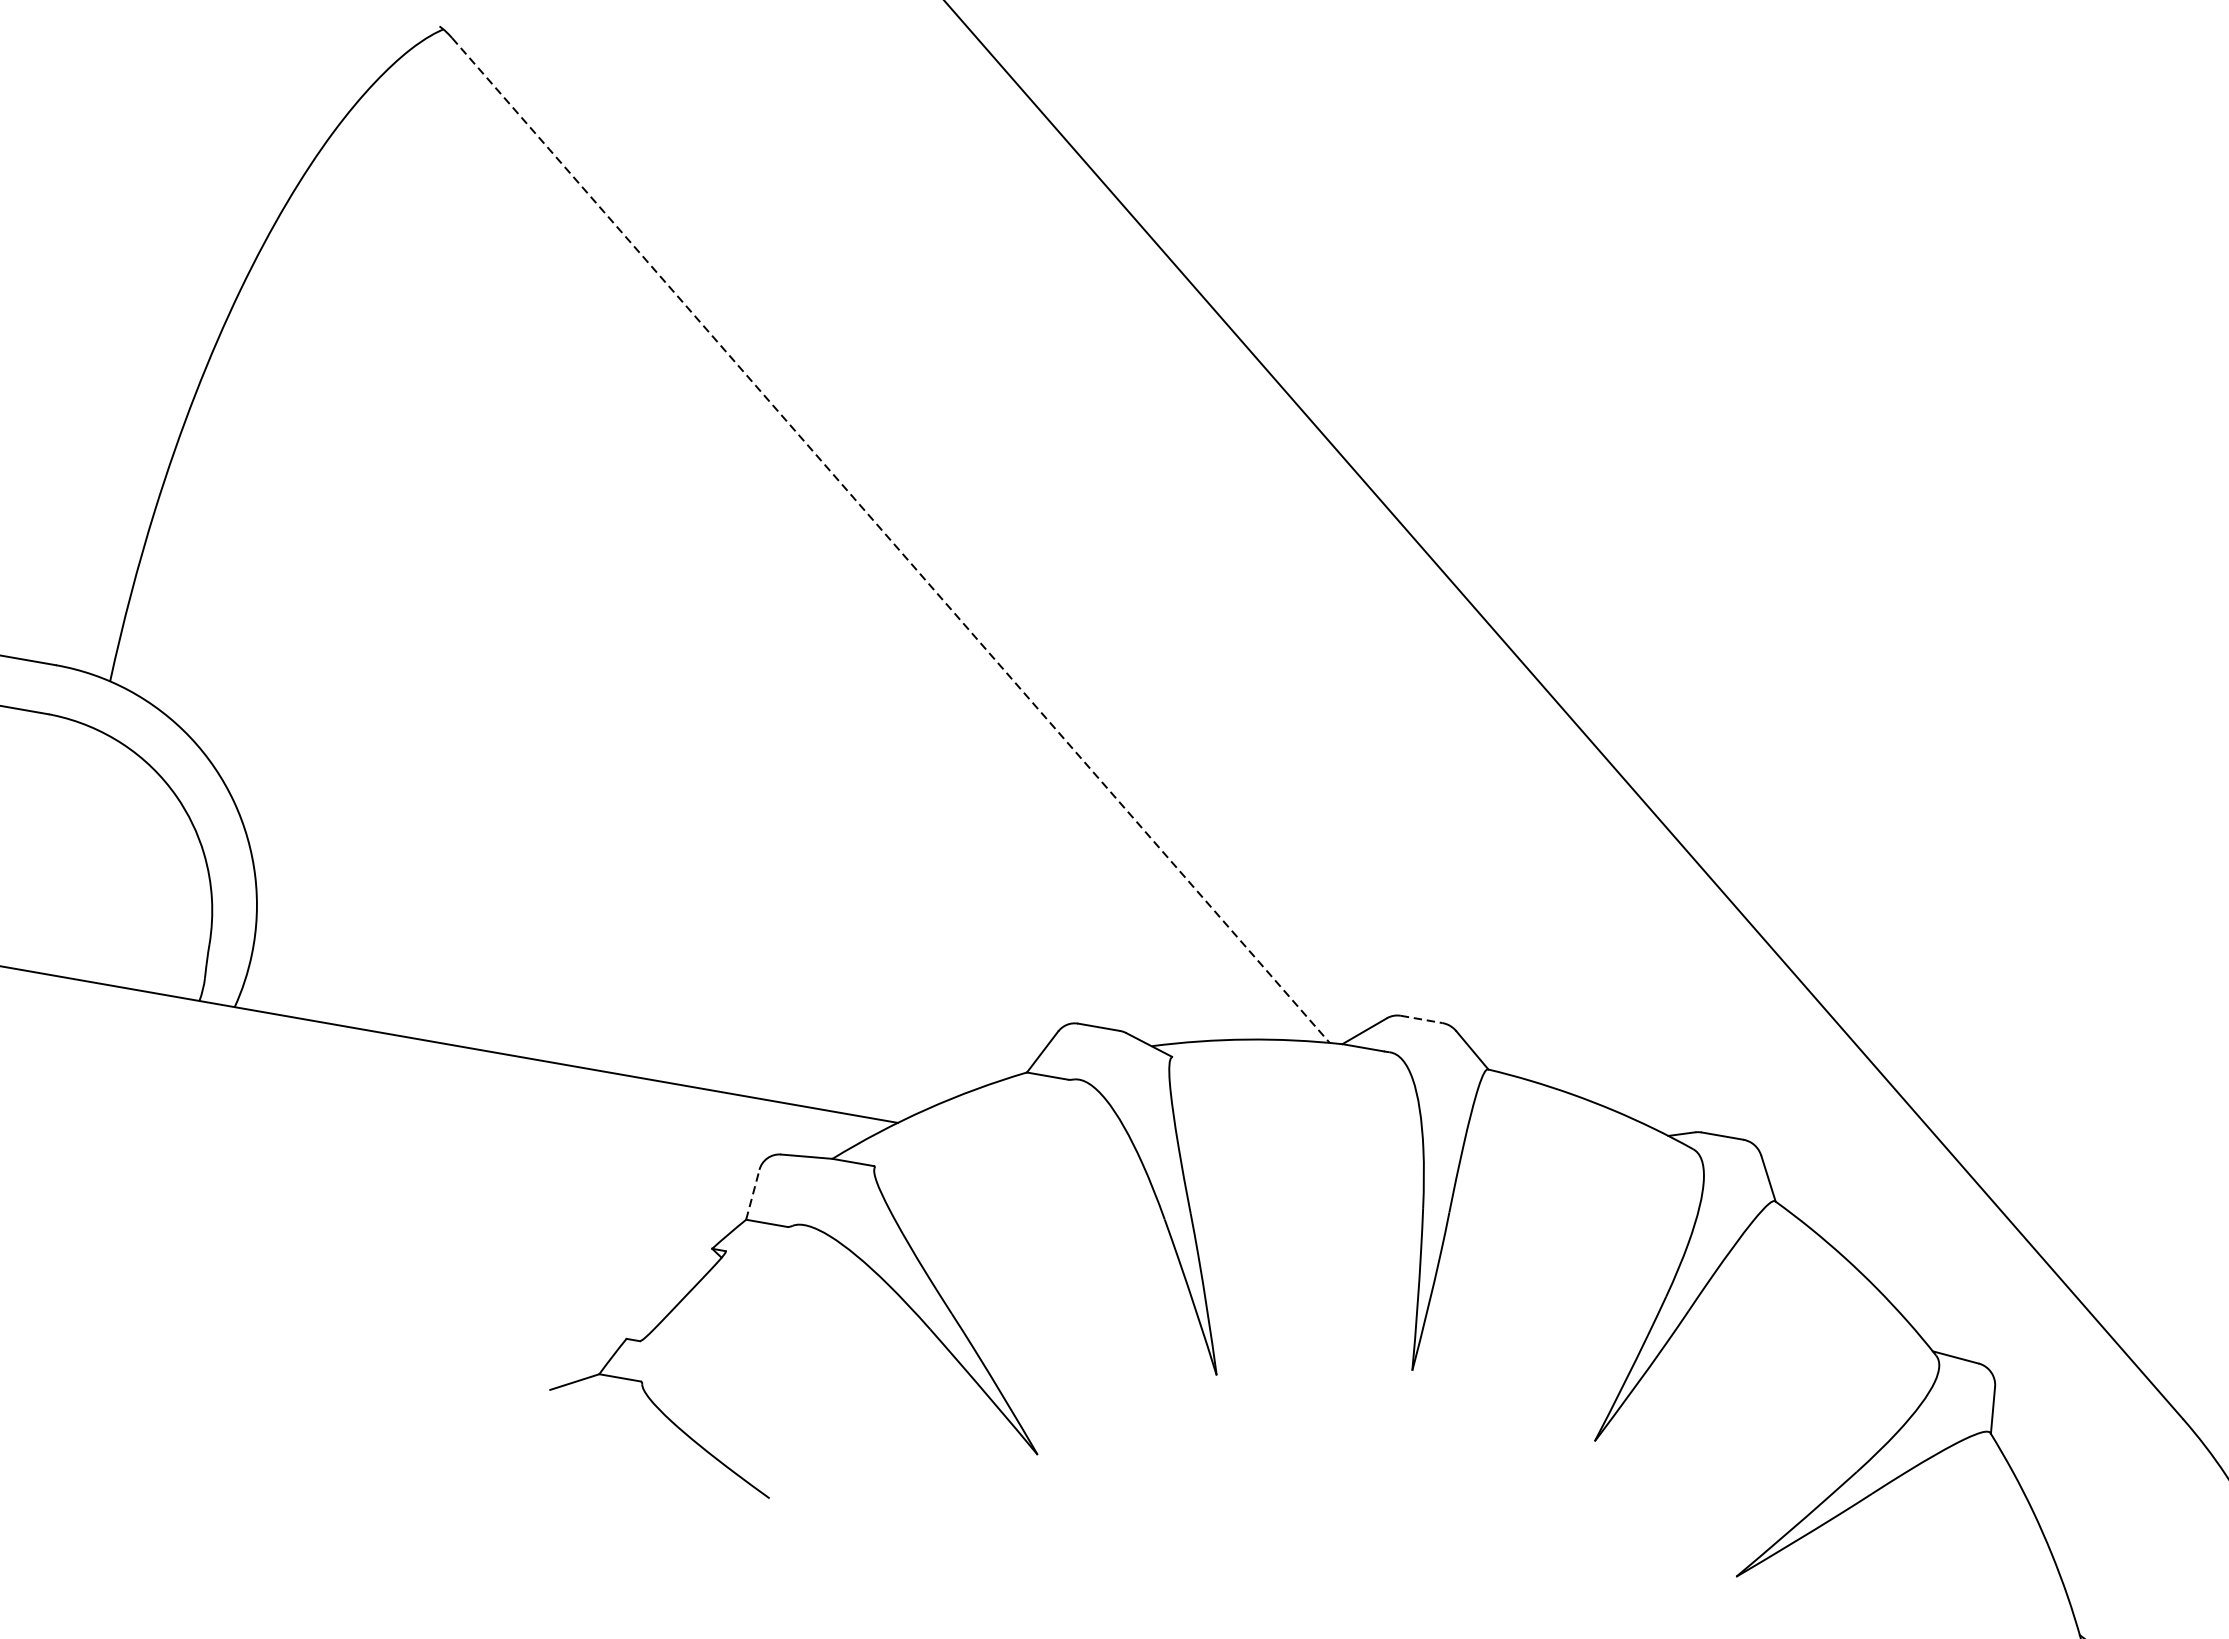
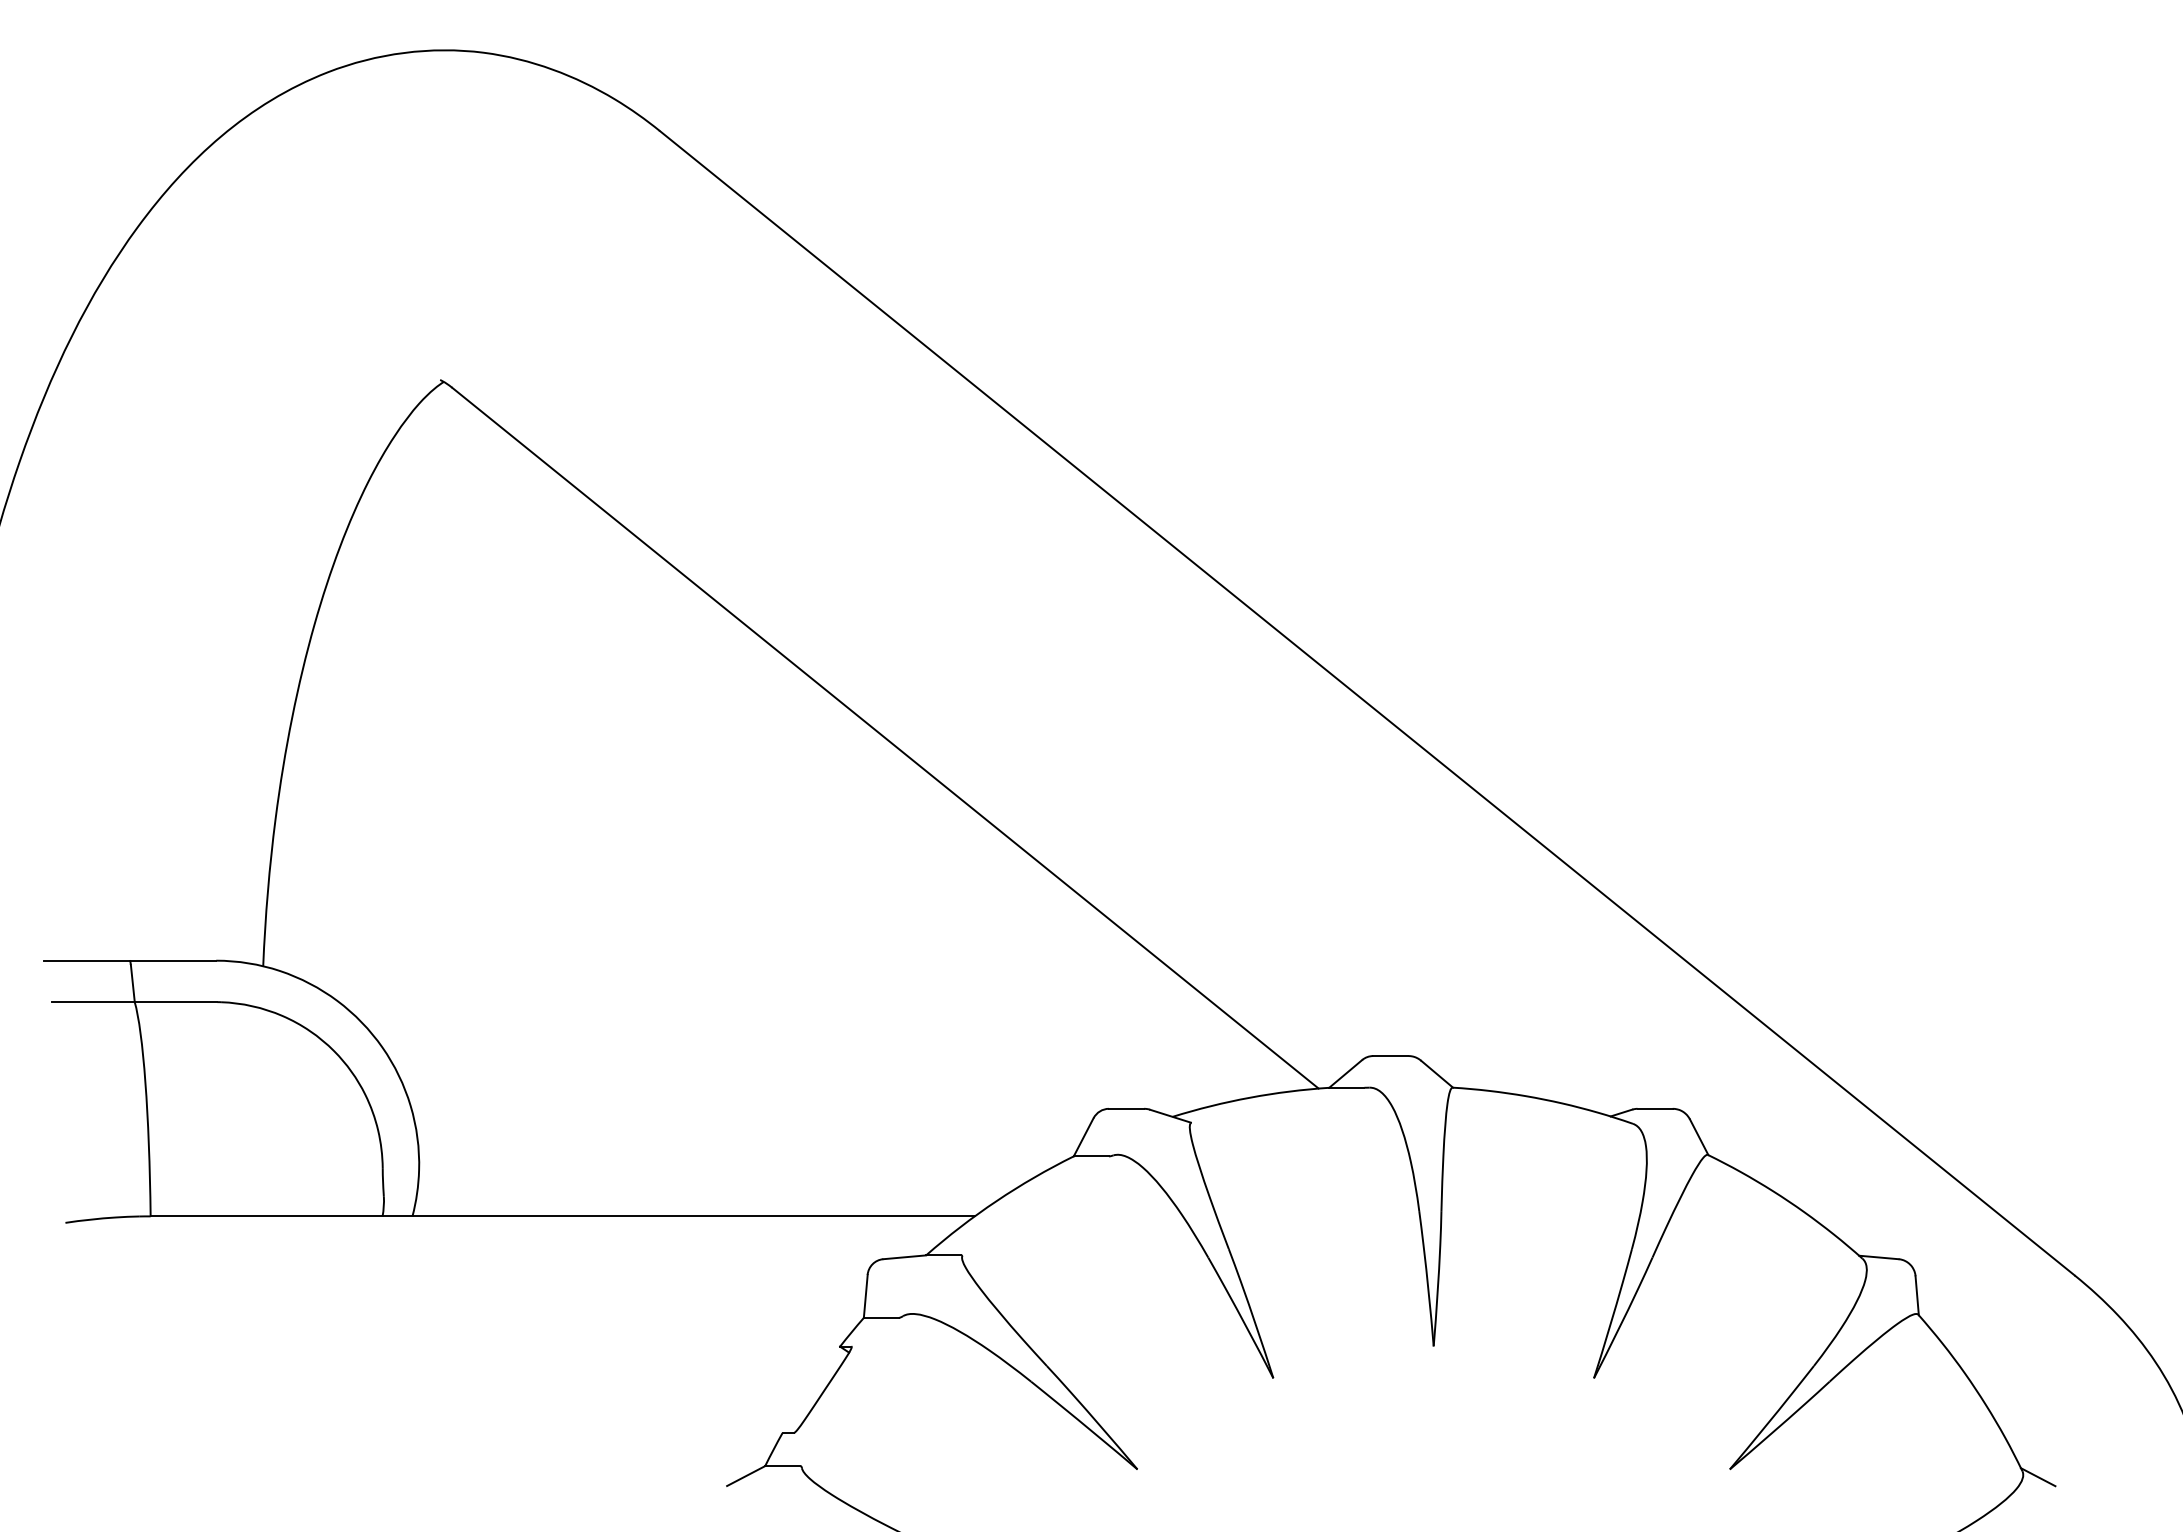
line: (890, 540) -> (885, 738), dashed -> solid
line: (1421, 1019) -> (1390, 1056), dashed -> solid
line: (752, 1194) -> (865, 1296), dashed -> solid

